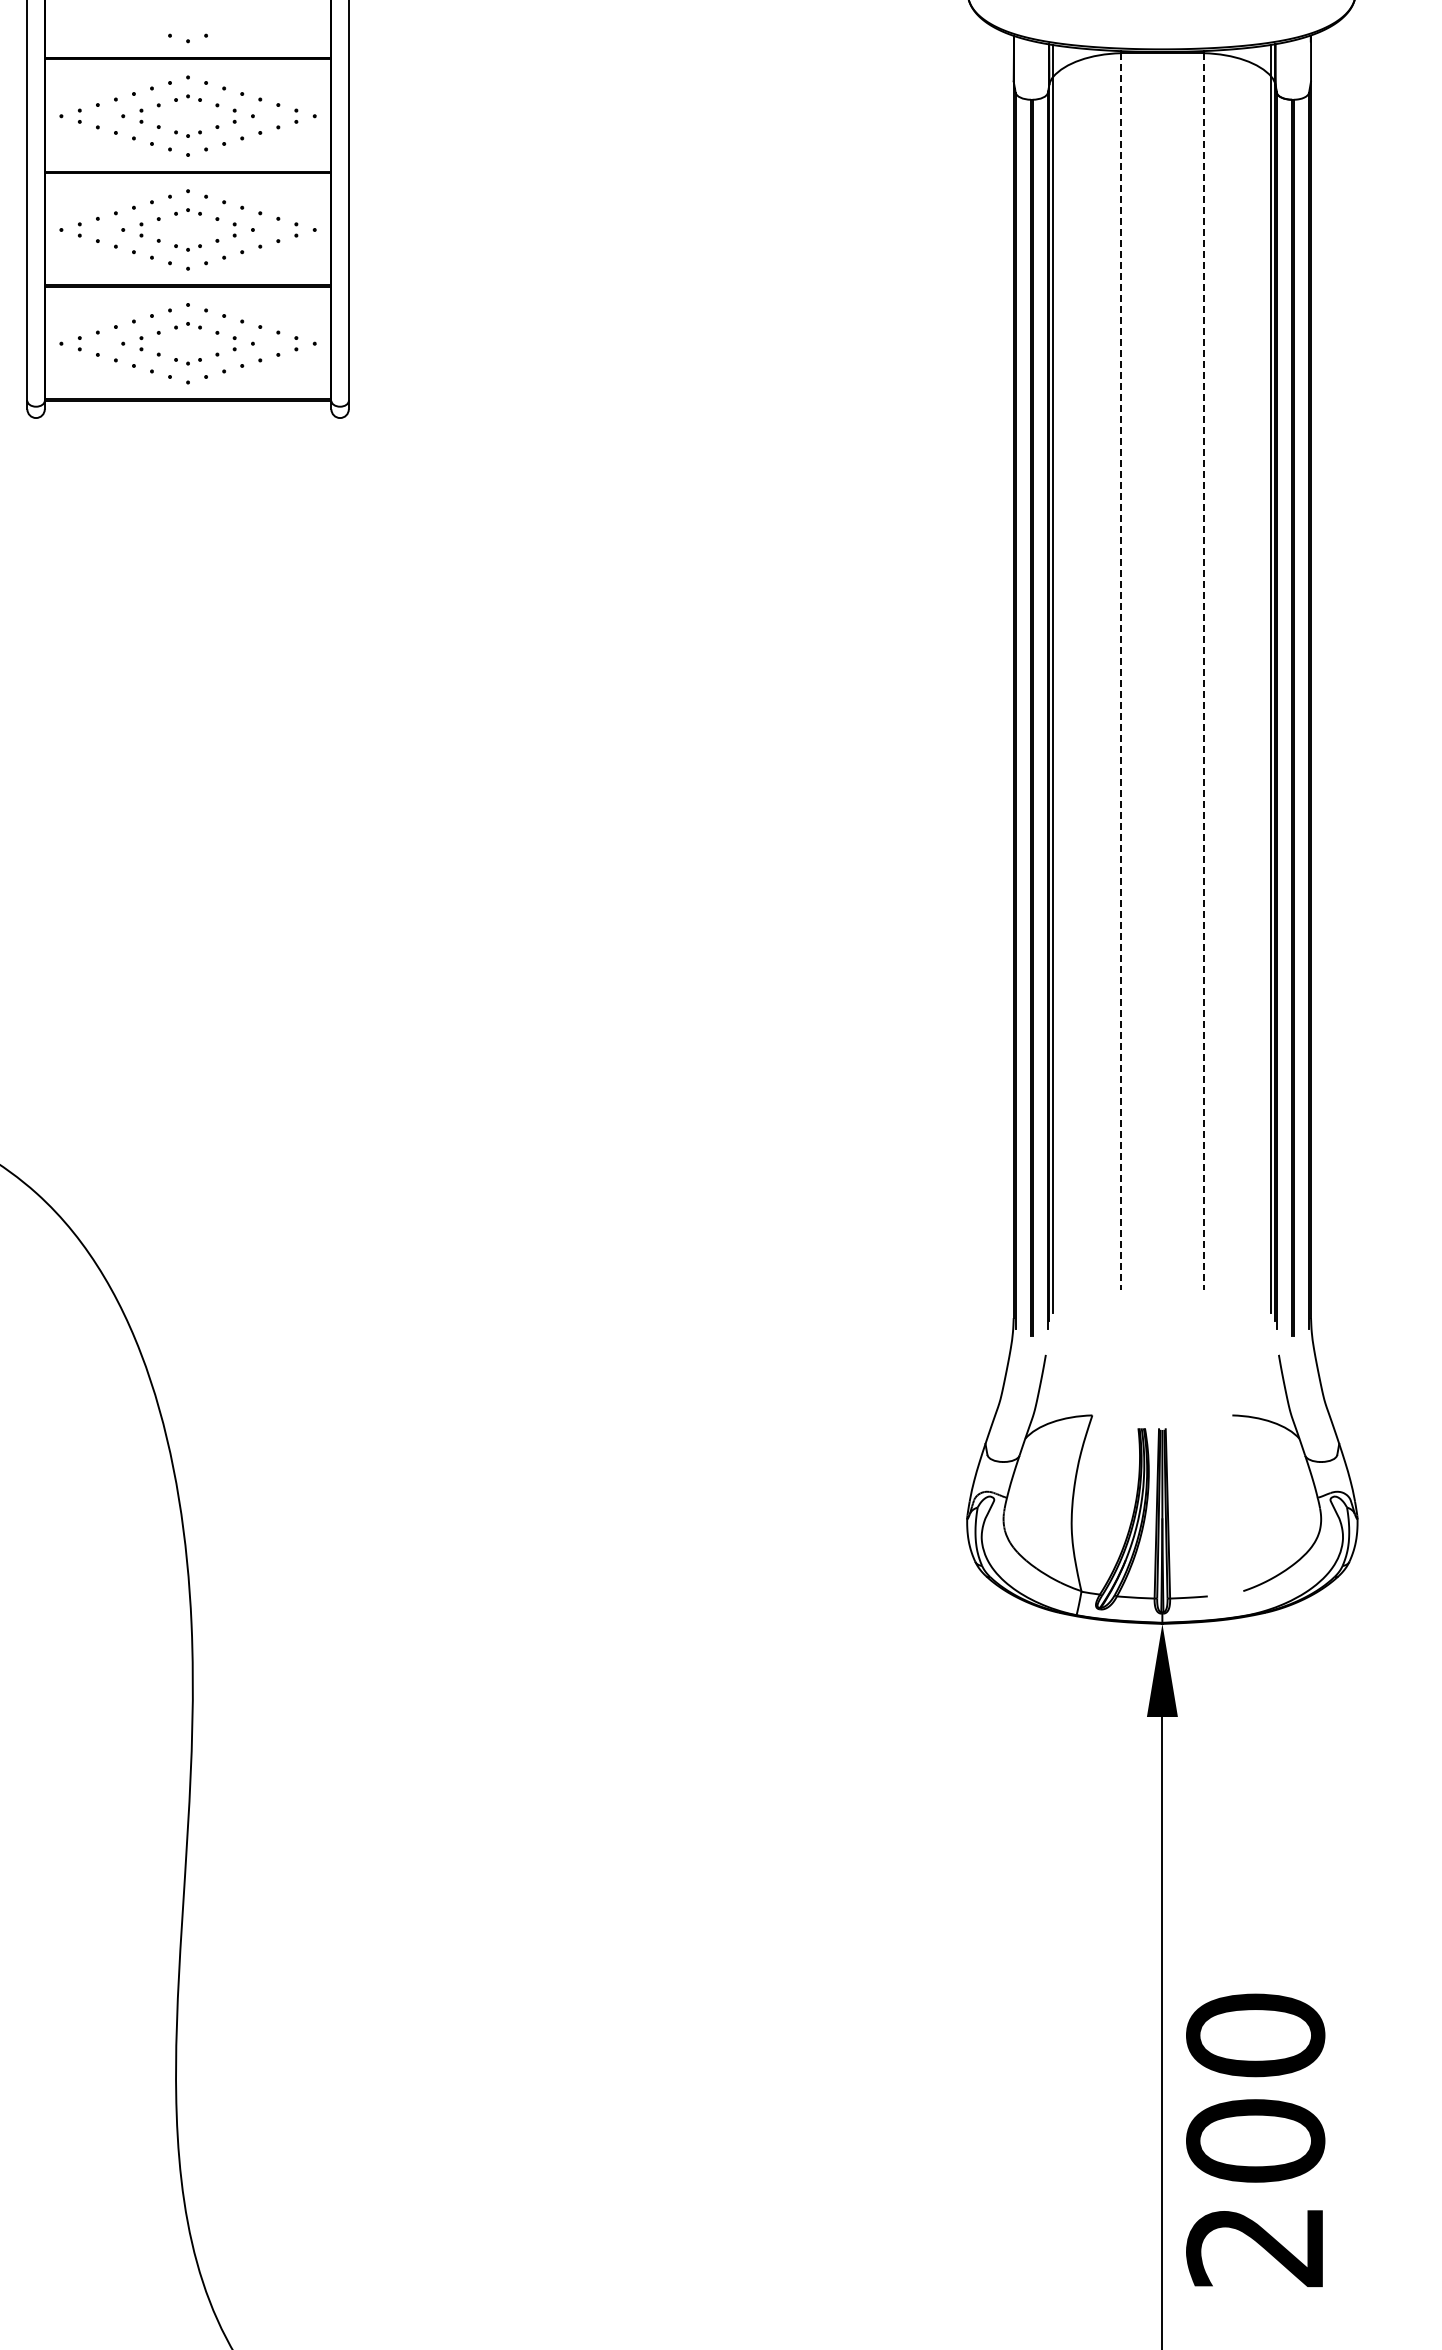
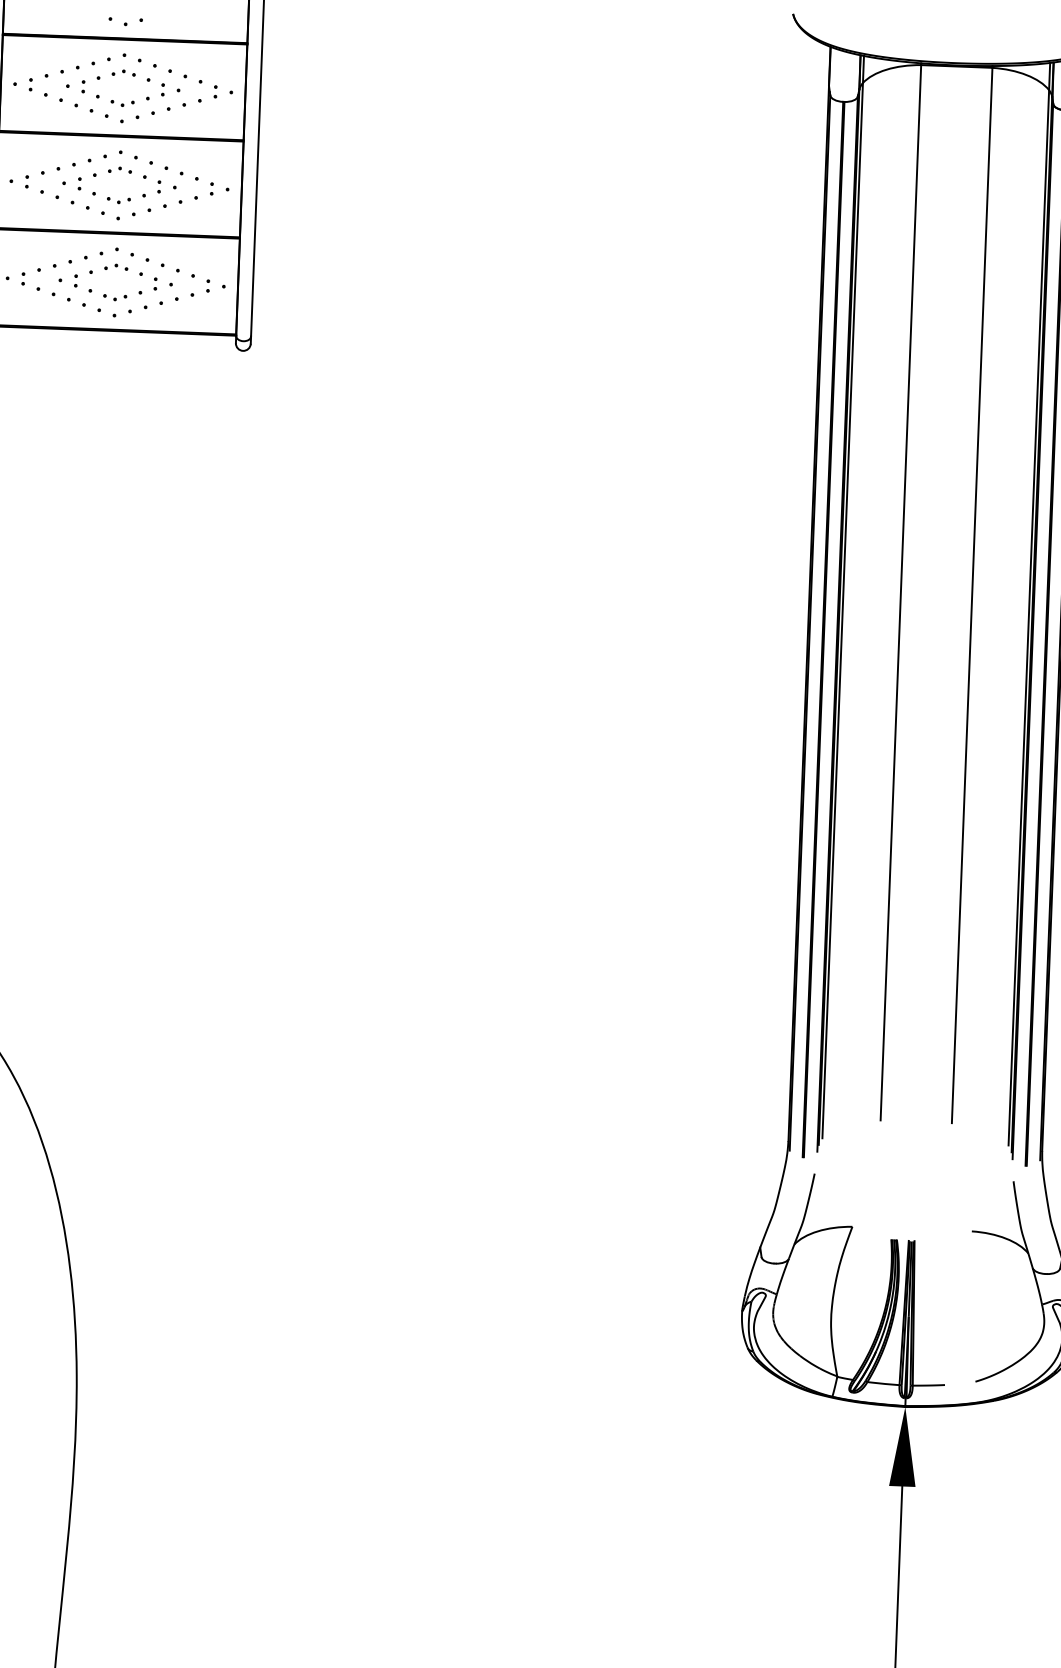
line: (1120, 671) -> (900, 592), dashed -> solid
line: (1204, 671) -> (972, 595), dashed -> solid

